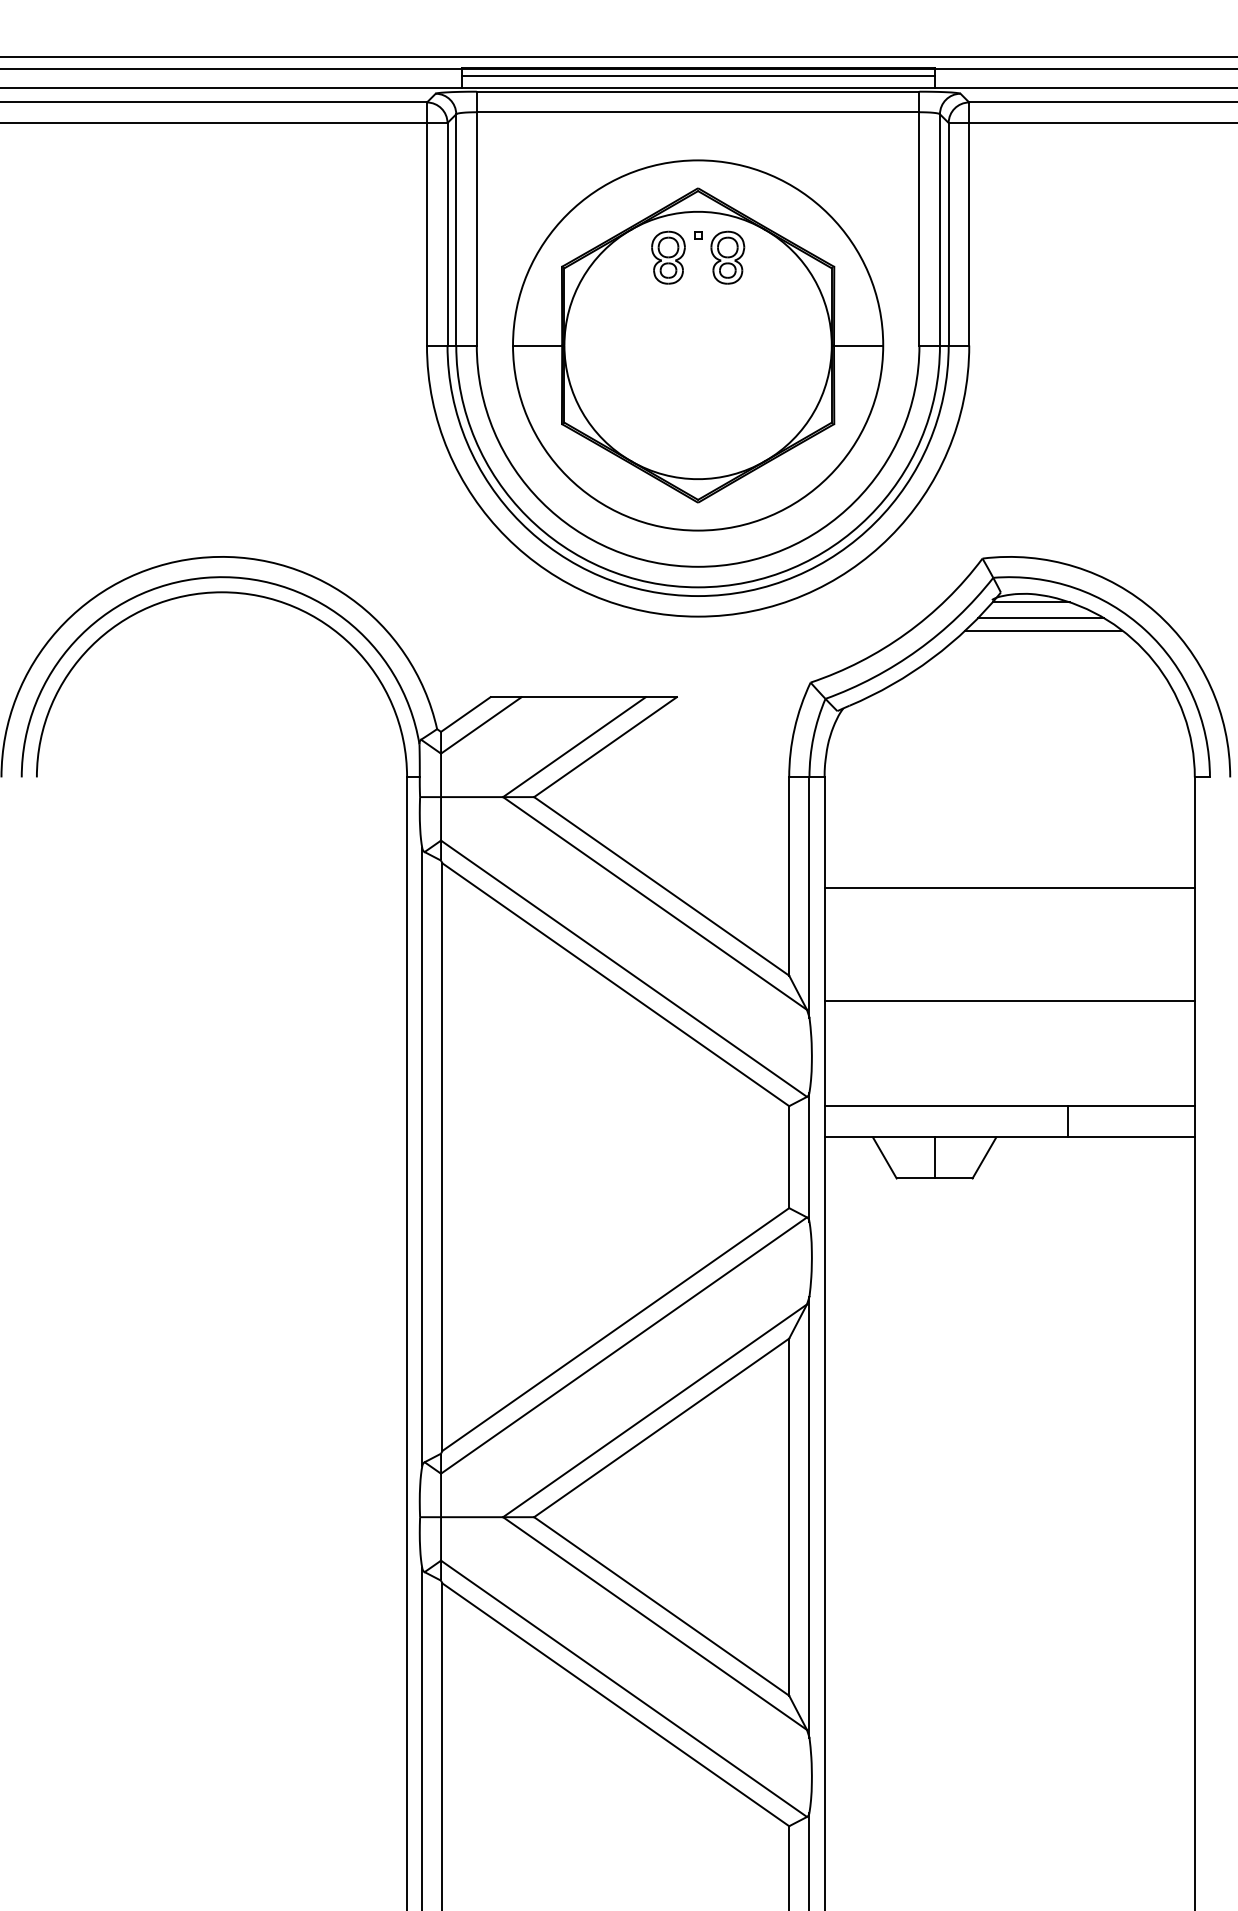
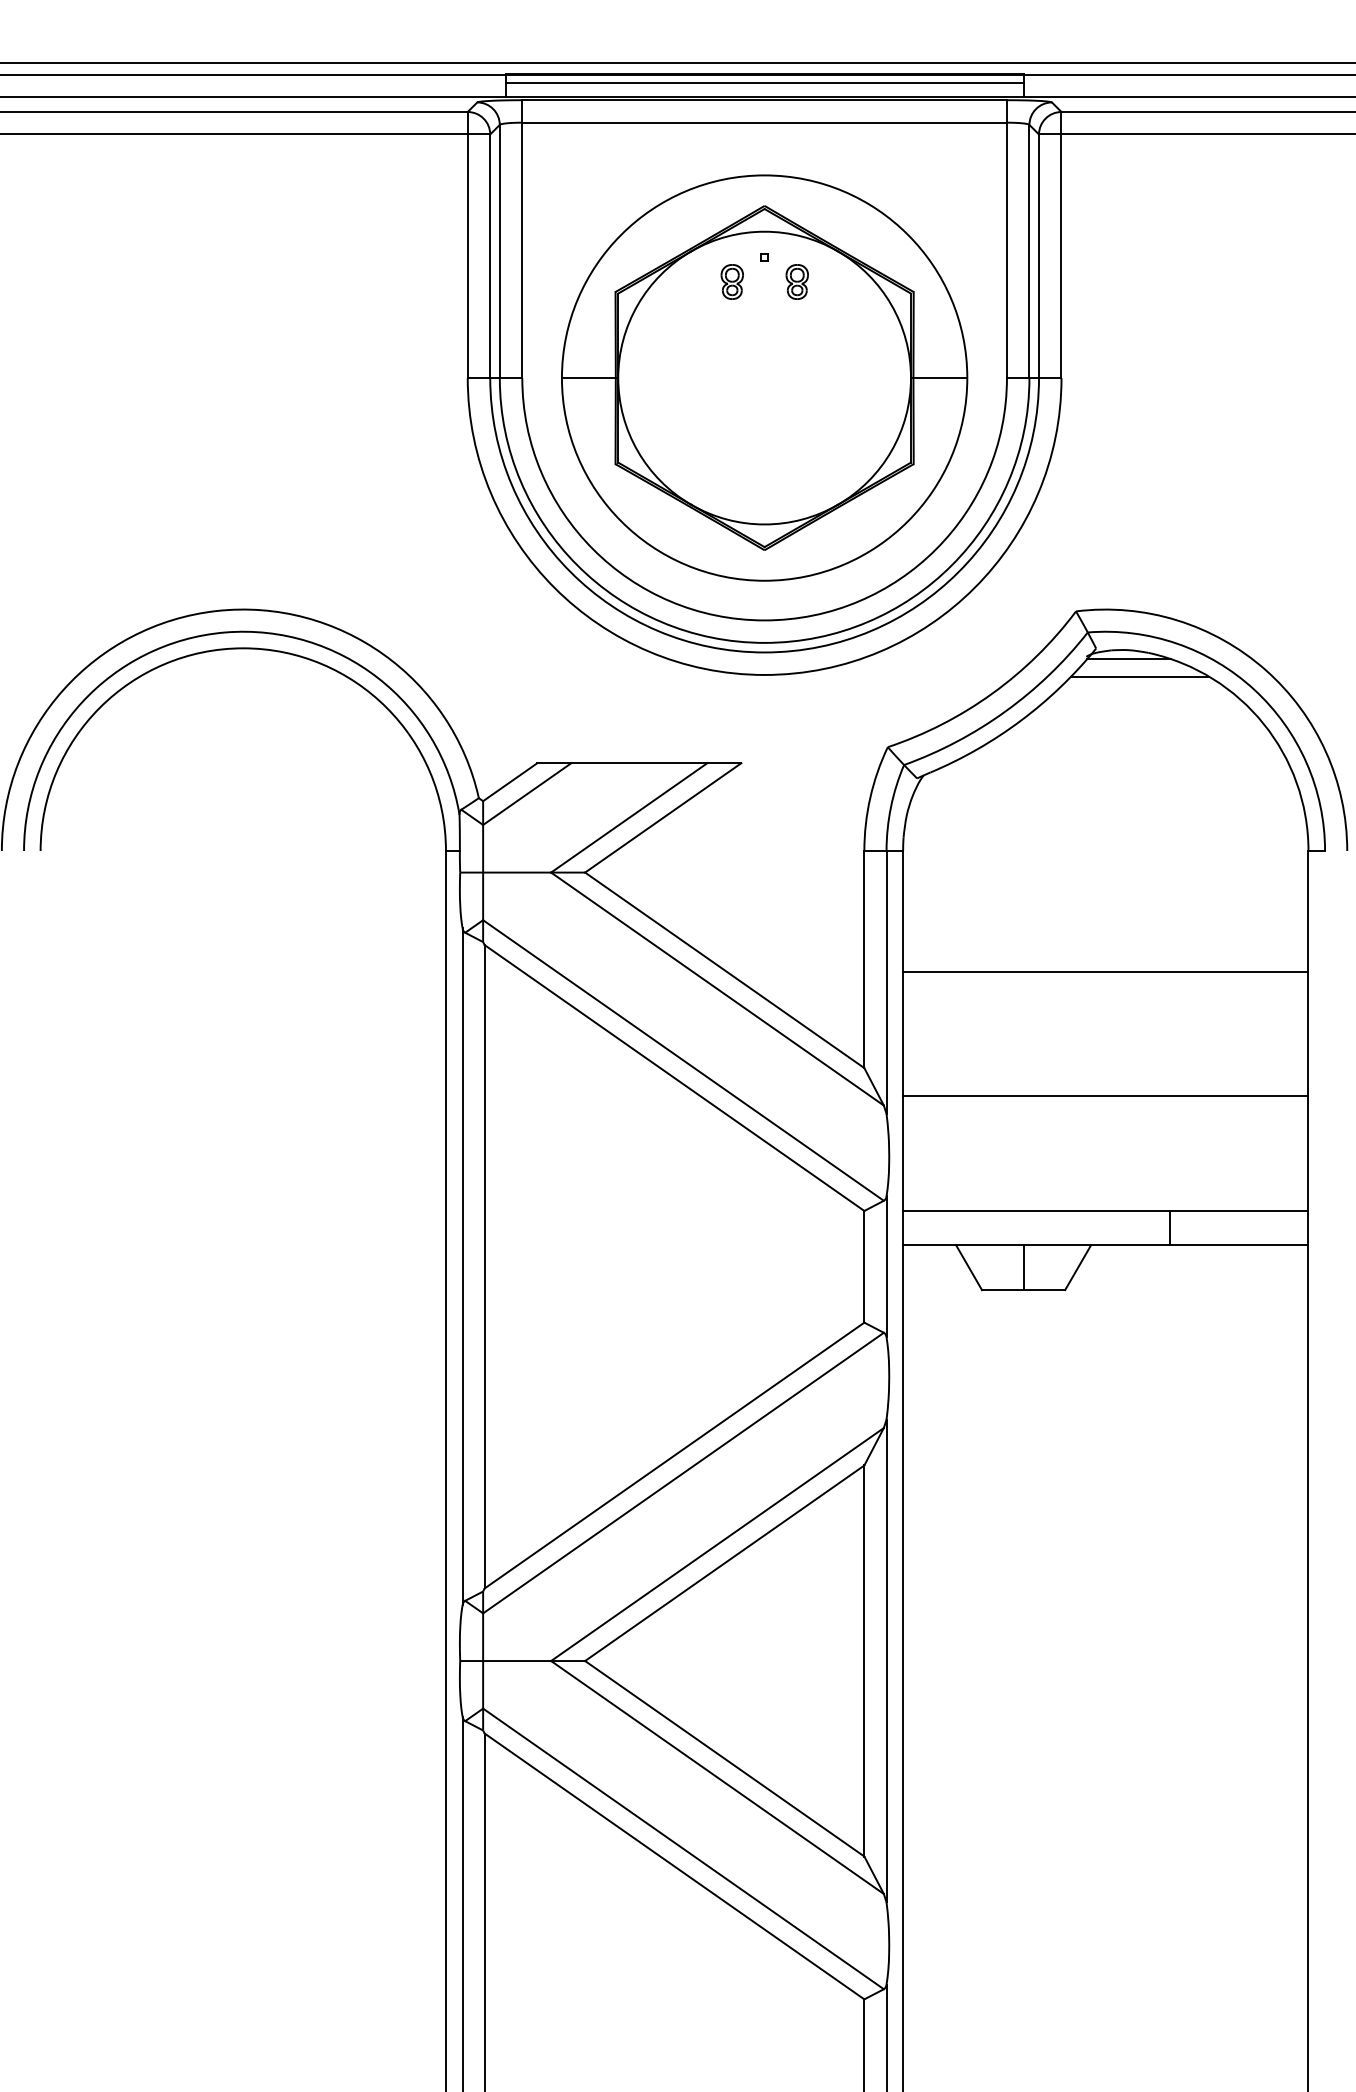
part: (668, 257) -> (732, 281), size x0.6
part: (728, 257) -> (797, 281), size x0.6
line: (1044, 630) -> (1143, 690), removed

